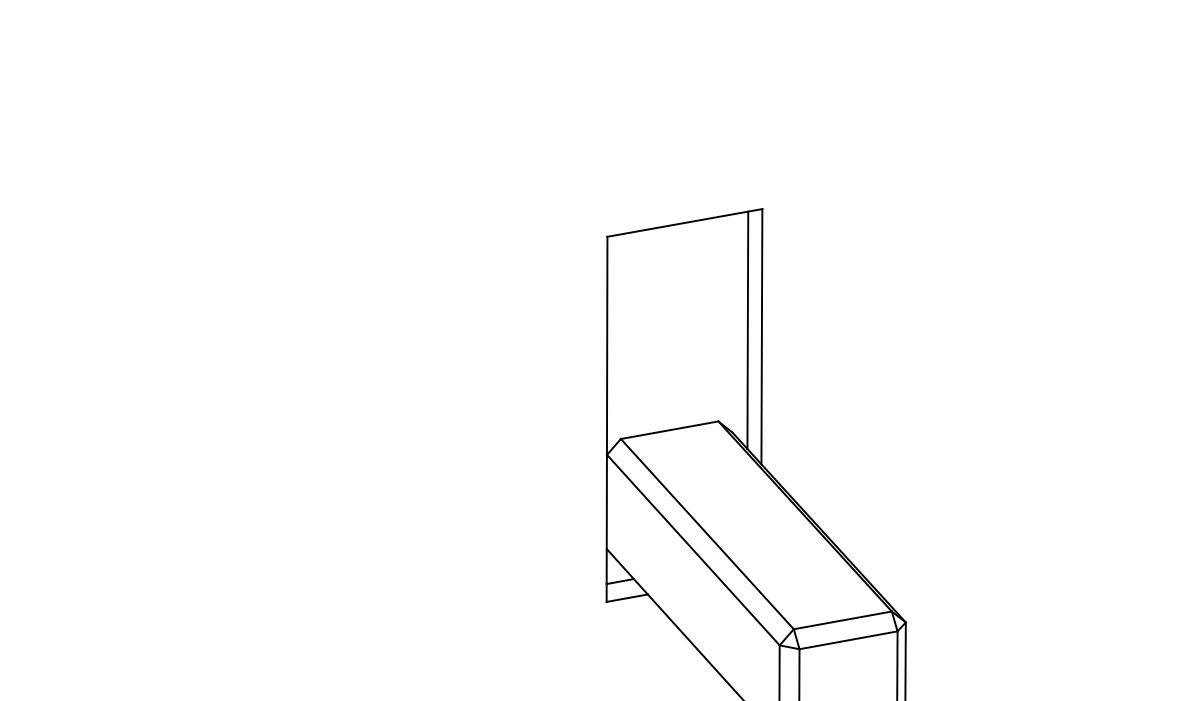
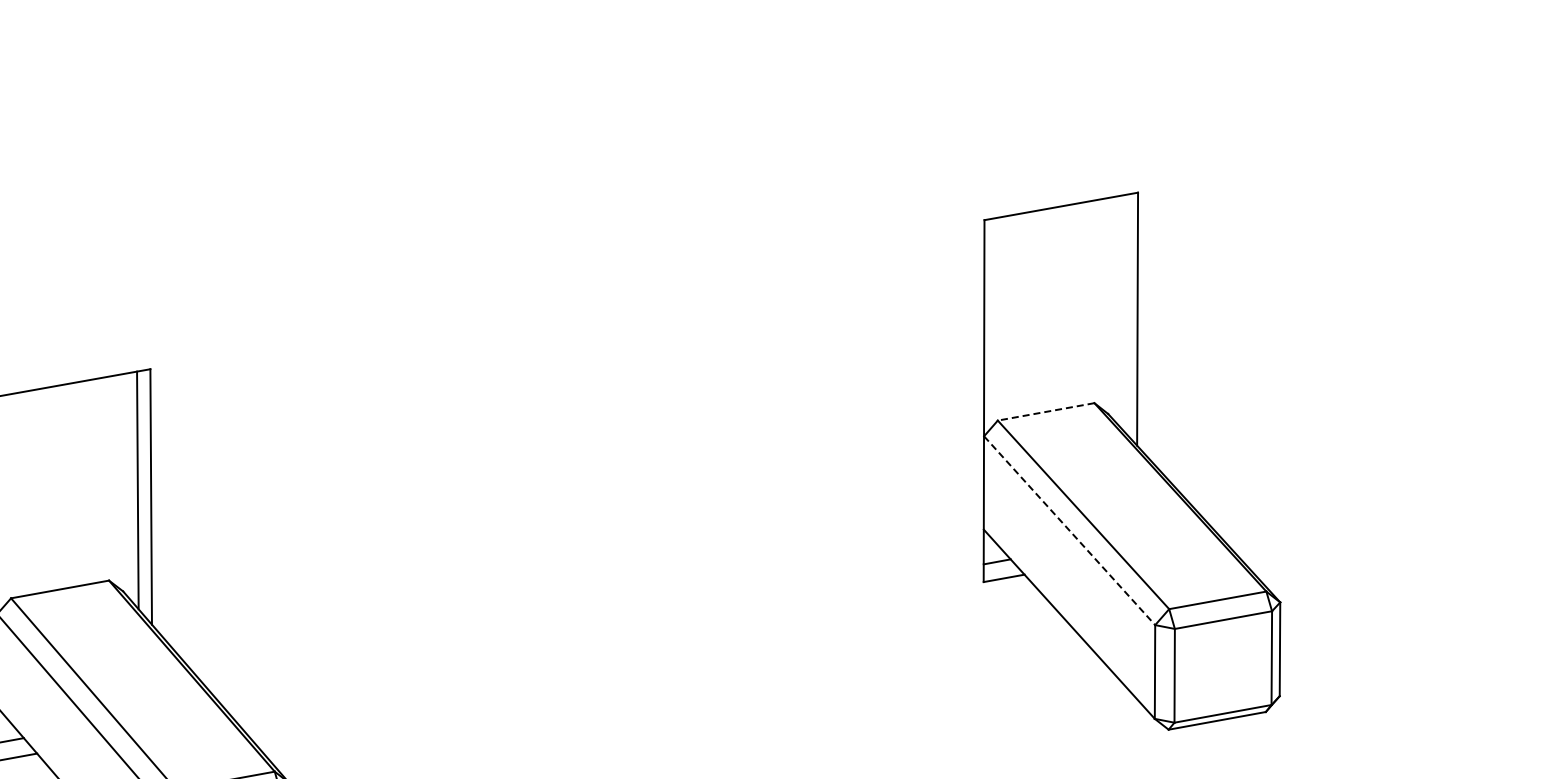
line: (747, 329) -> (1123, 312), removed
line: (668, 429) -> (1045, 411), solid -> dashed
line: (693, 550) -> (1069, 531), solid -> dashed

